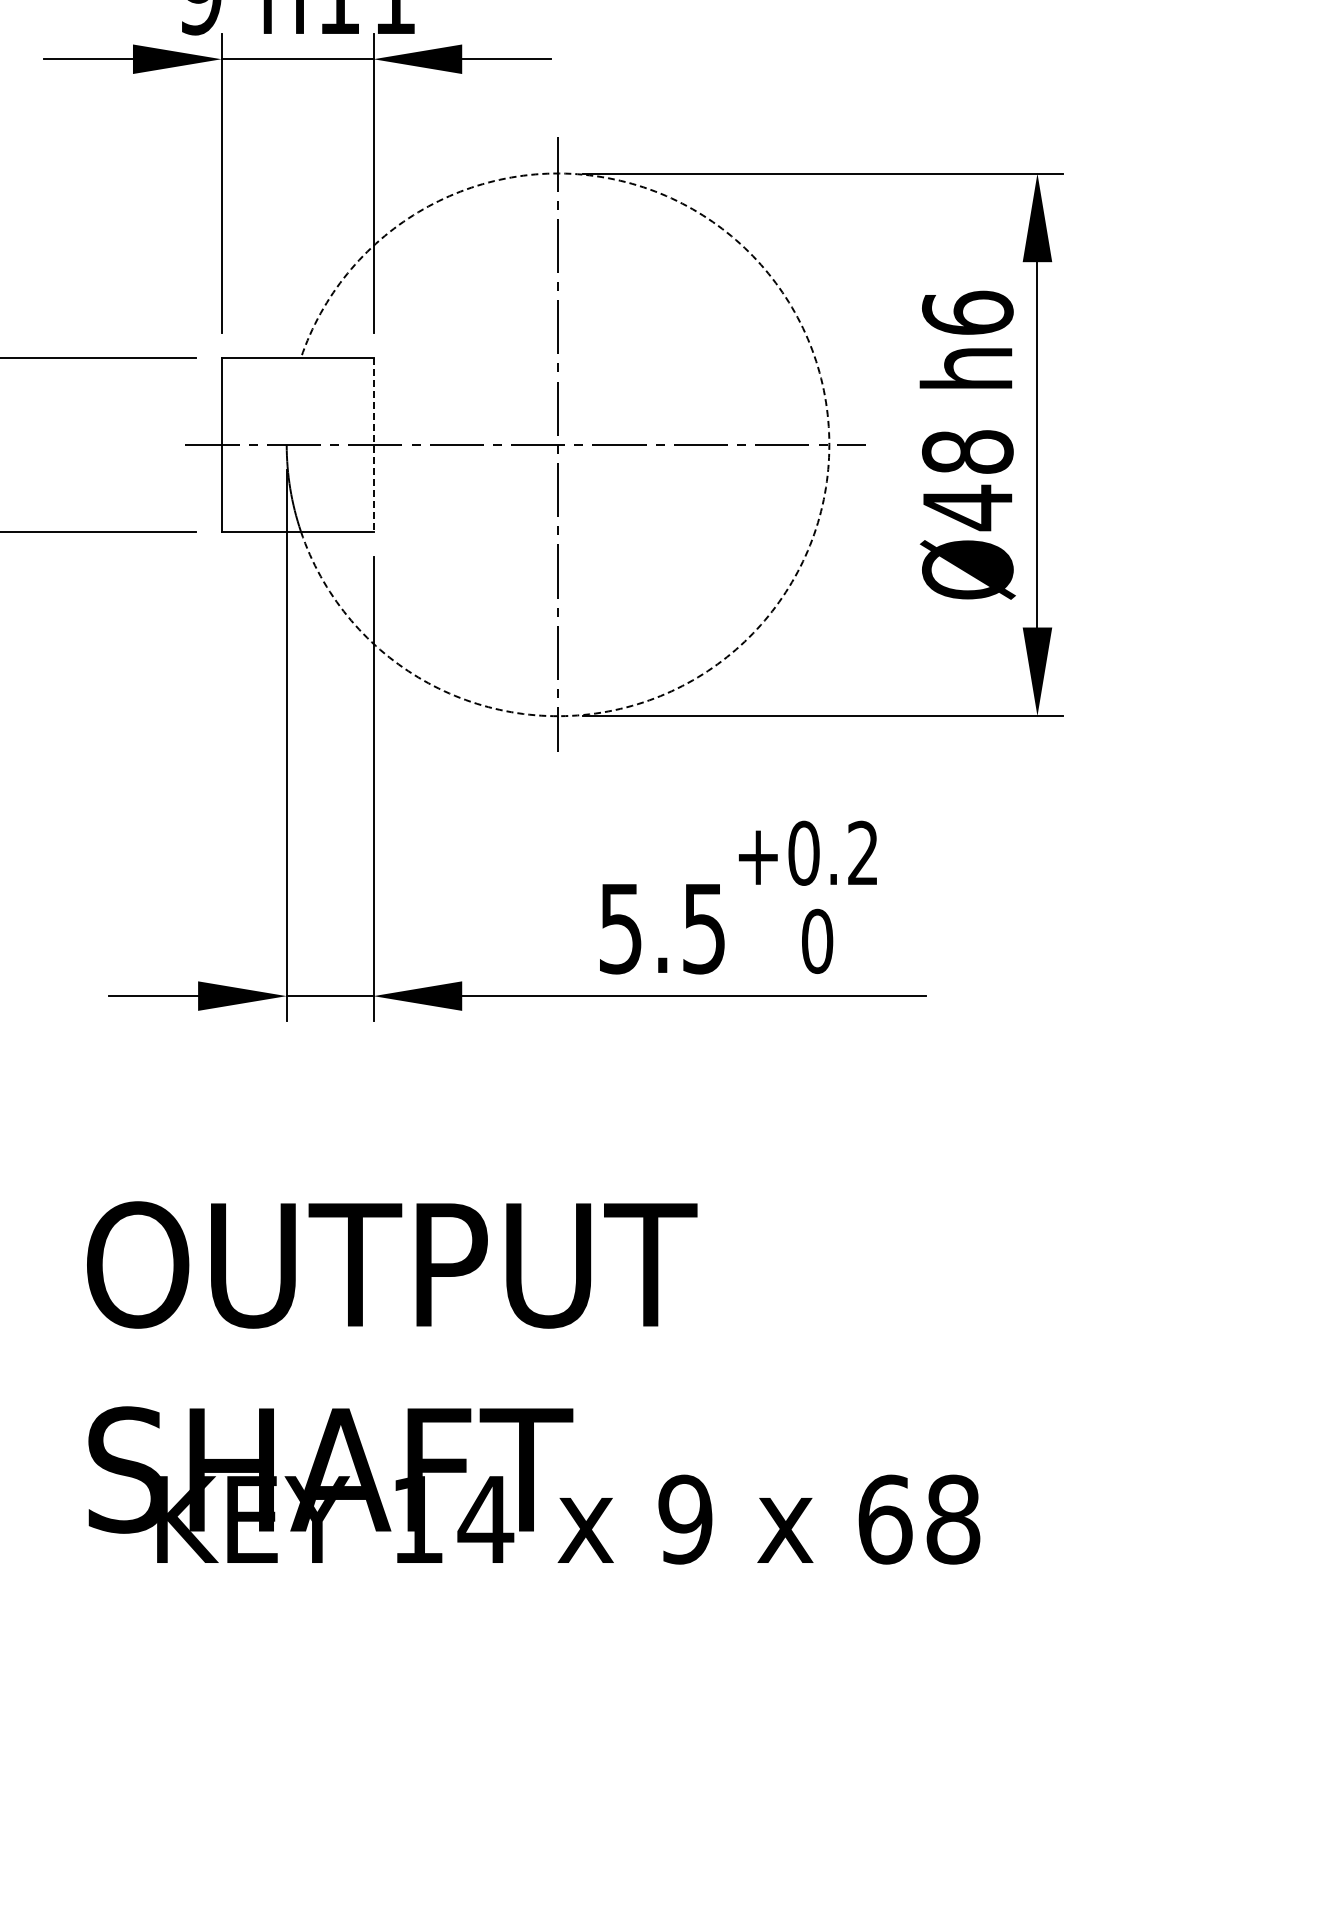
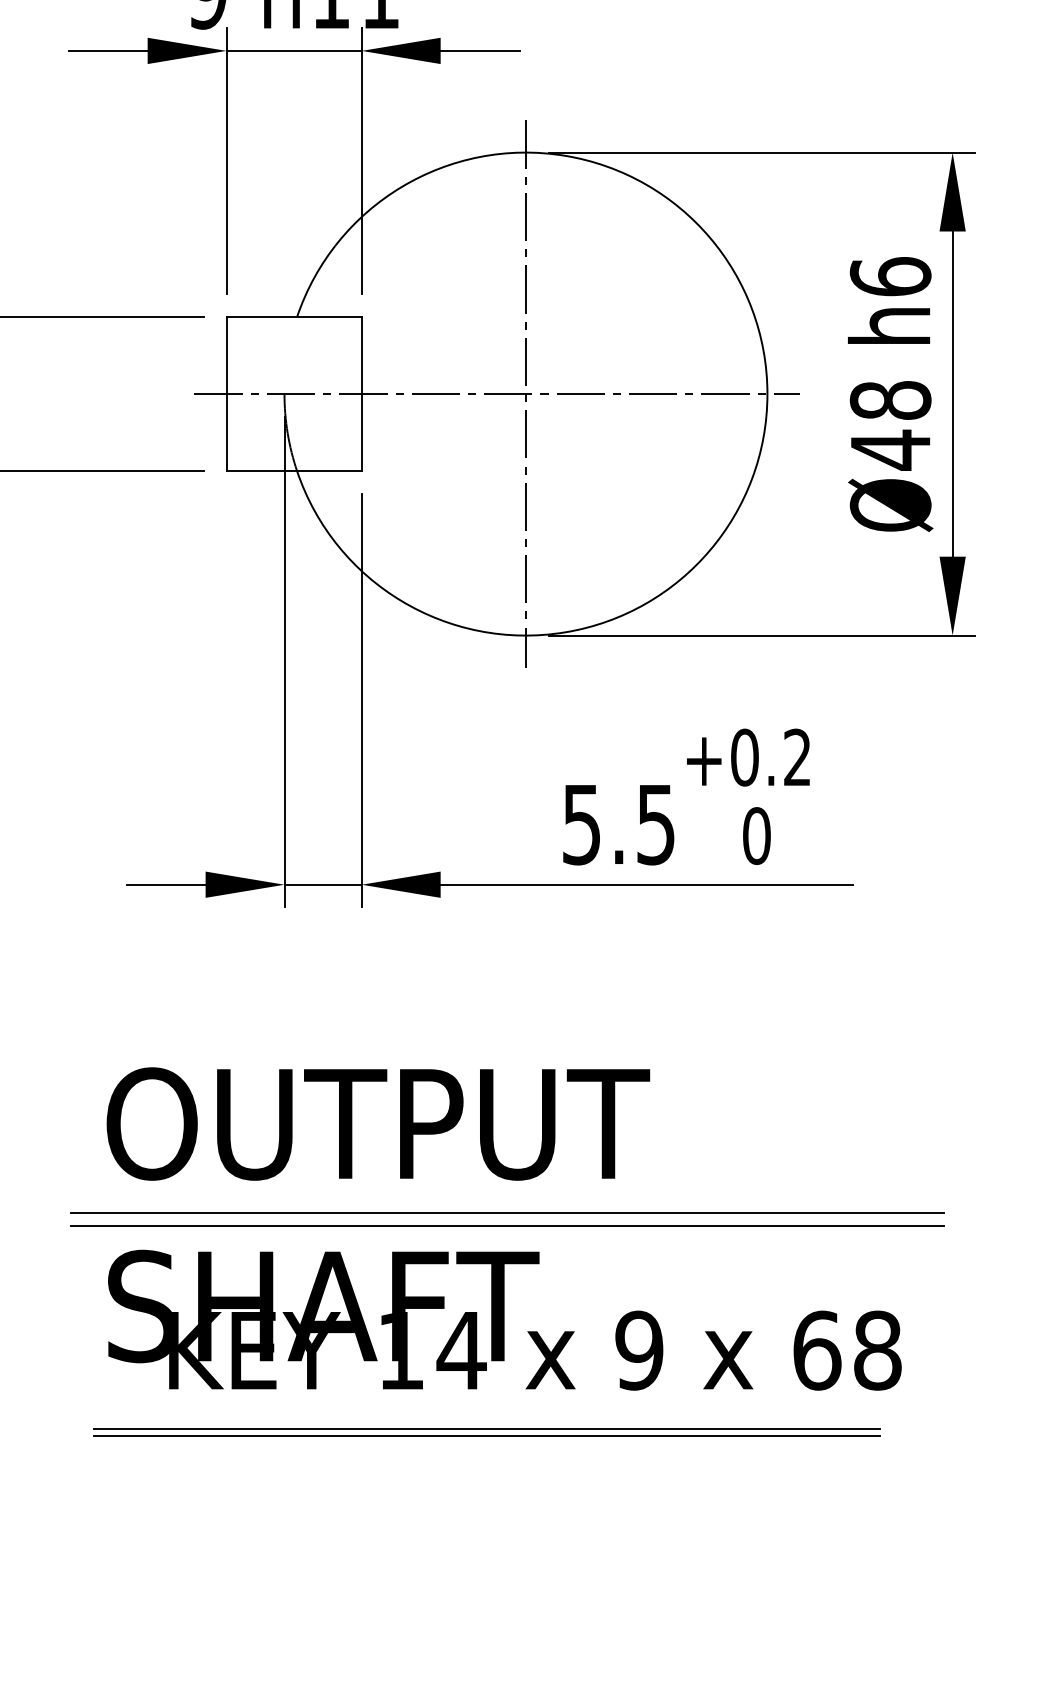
line: (373, 444) -> (361, 393), dashed -> solid
arc: (829, 444) -> (767, 393), dashed -> solid
line: (536, 1364) -> (506, 1212), added
line: (536, 1379) -> (506, 1225), added
line: (513, 1607) -> (486, 1428), added
line: (513, 1615) -> (486, 1435), added

